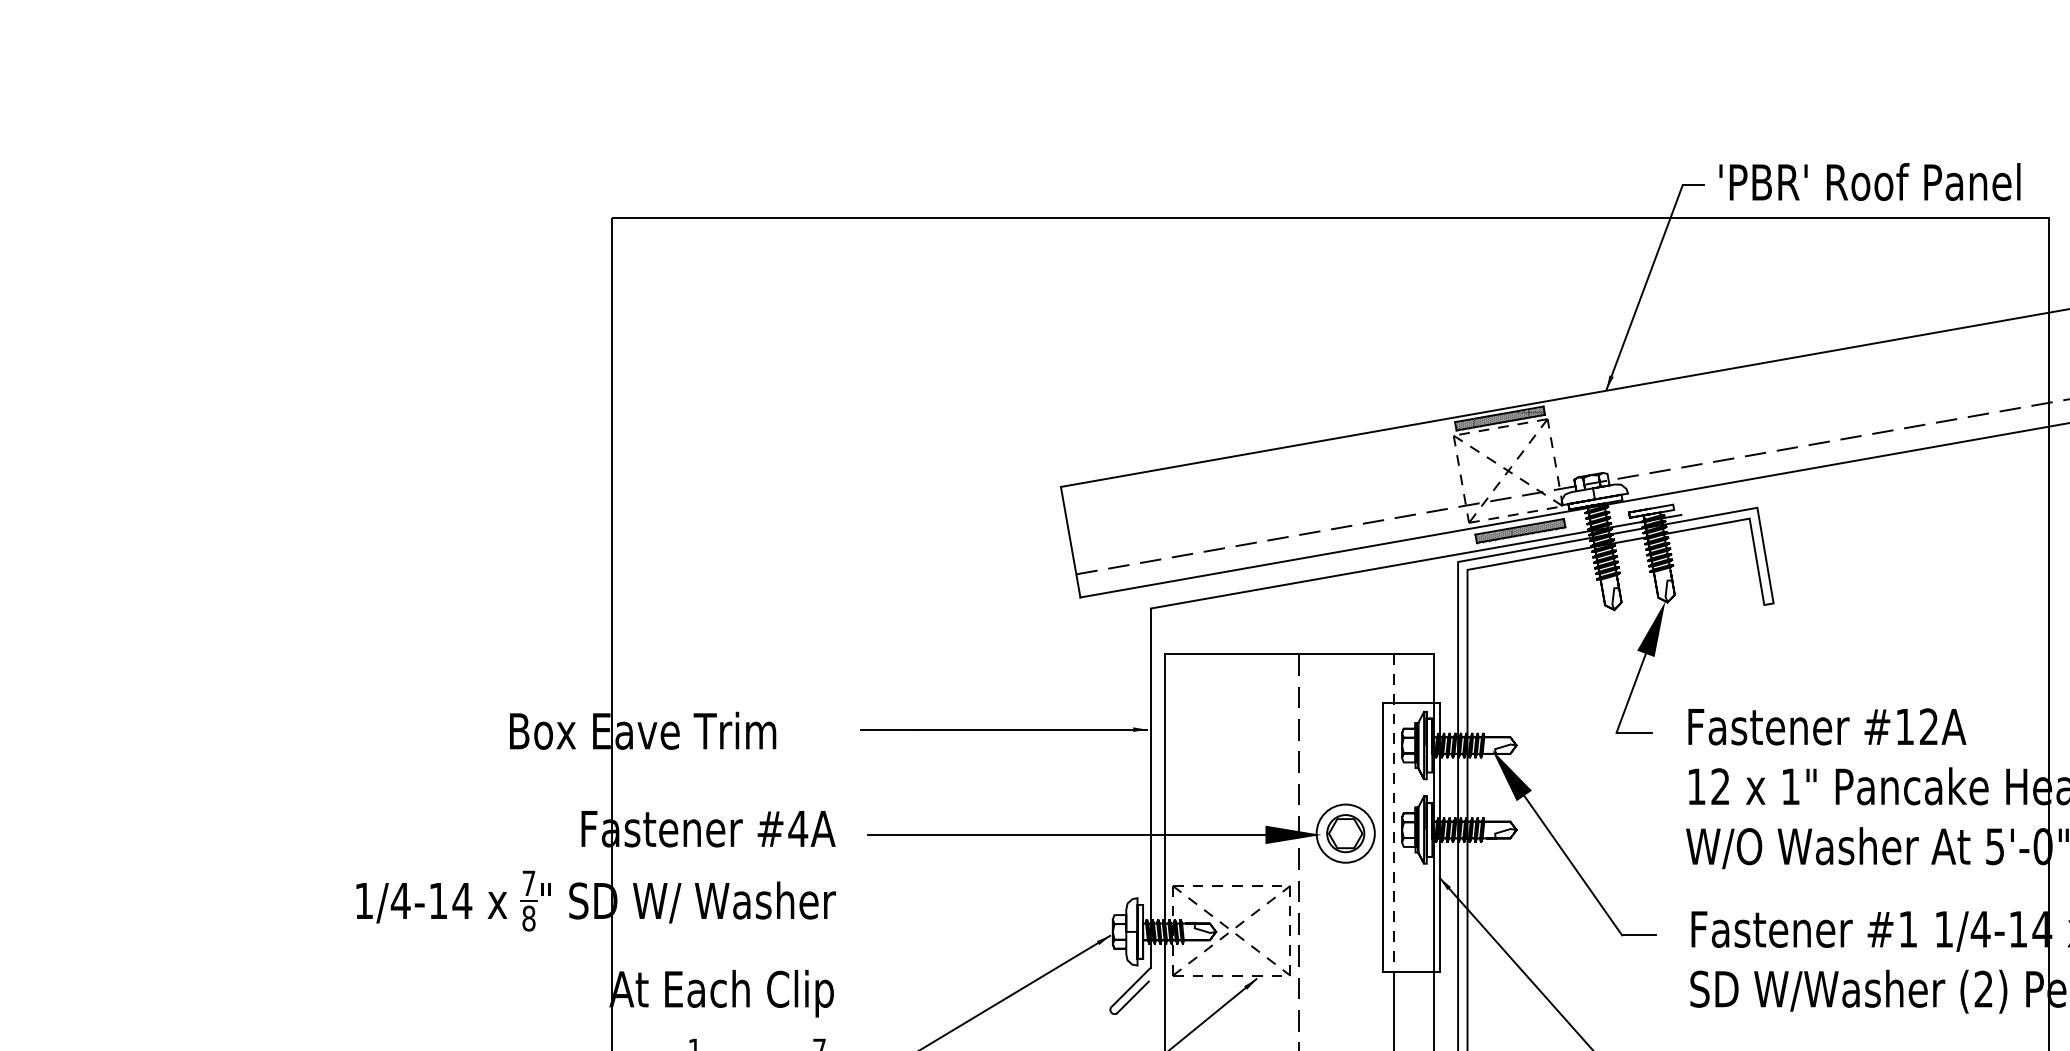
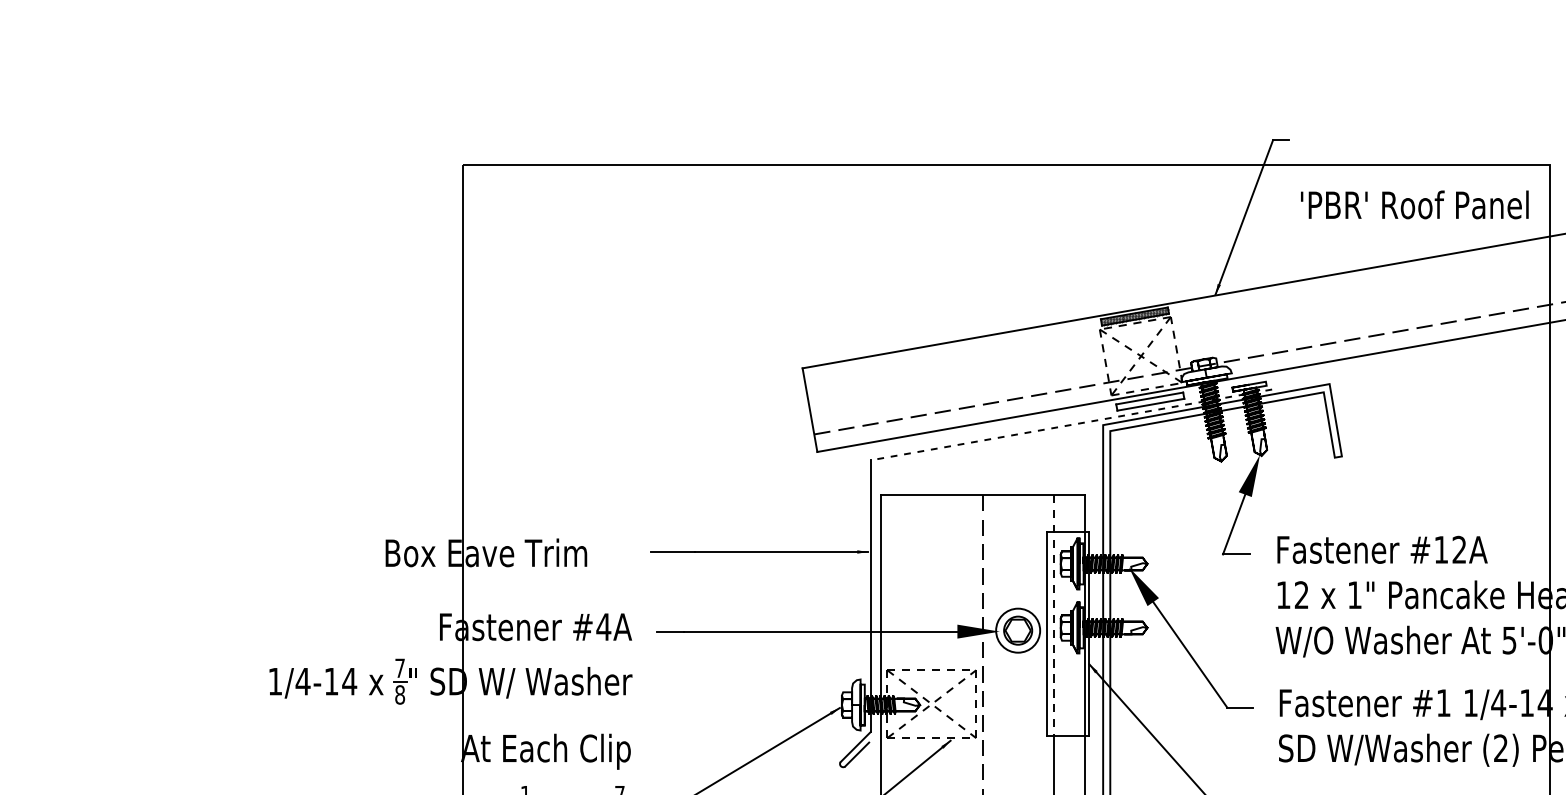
text: (1869, 181) -> (1414, 204), moved
hatch: (1520, 531) -> (1150, 402), removed
line: (1415, 561) -> (1070, 424), solid -> dashed

